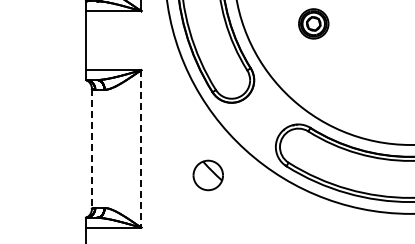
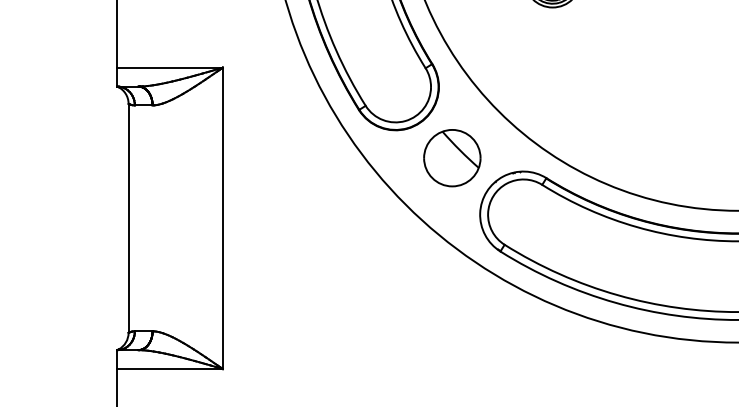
line: (92, 148) -> (129, 217), dashed -> solid
line: (141, 148) -> (223, 217), dashed -> solid
part: (207, 175) -> (450, 158), moved

